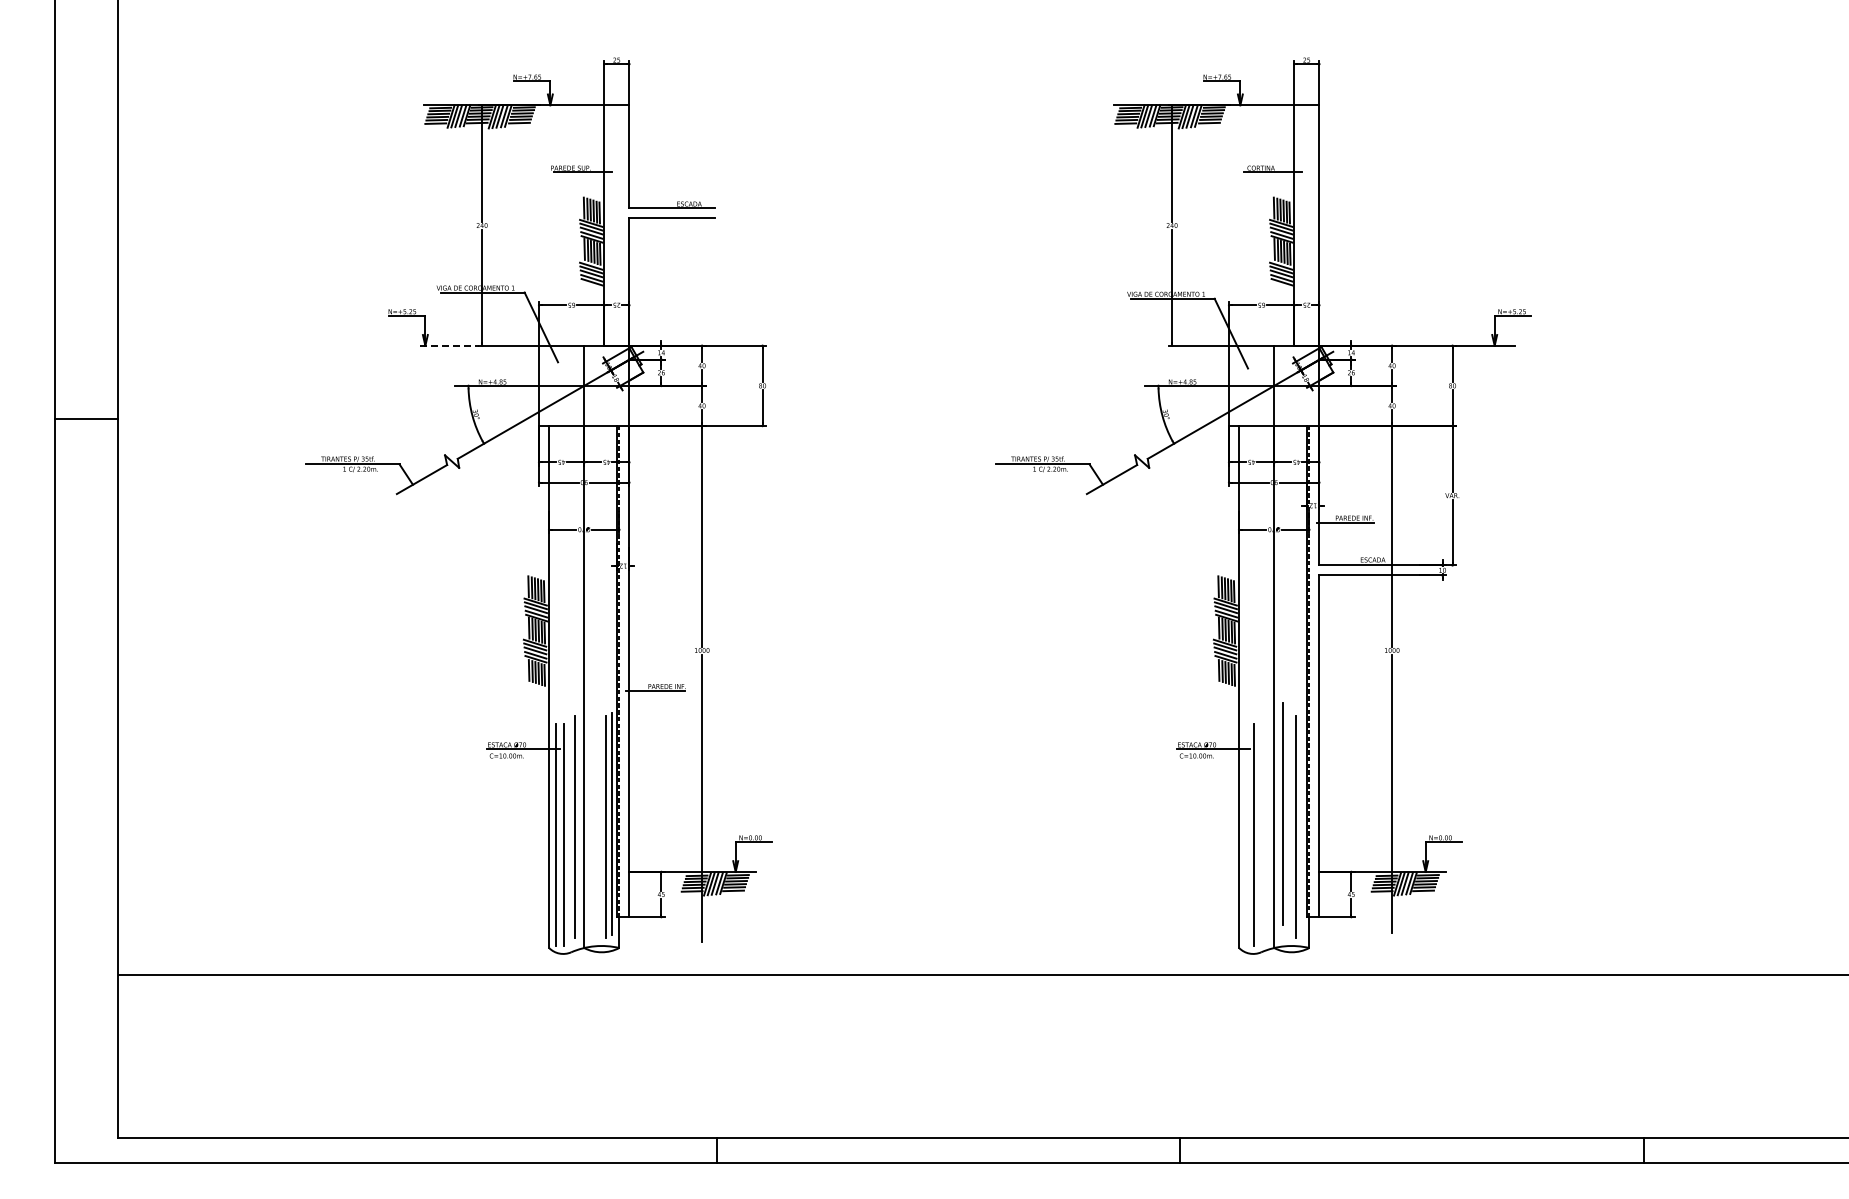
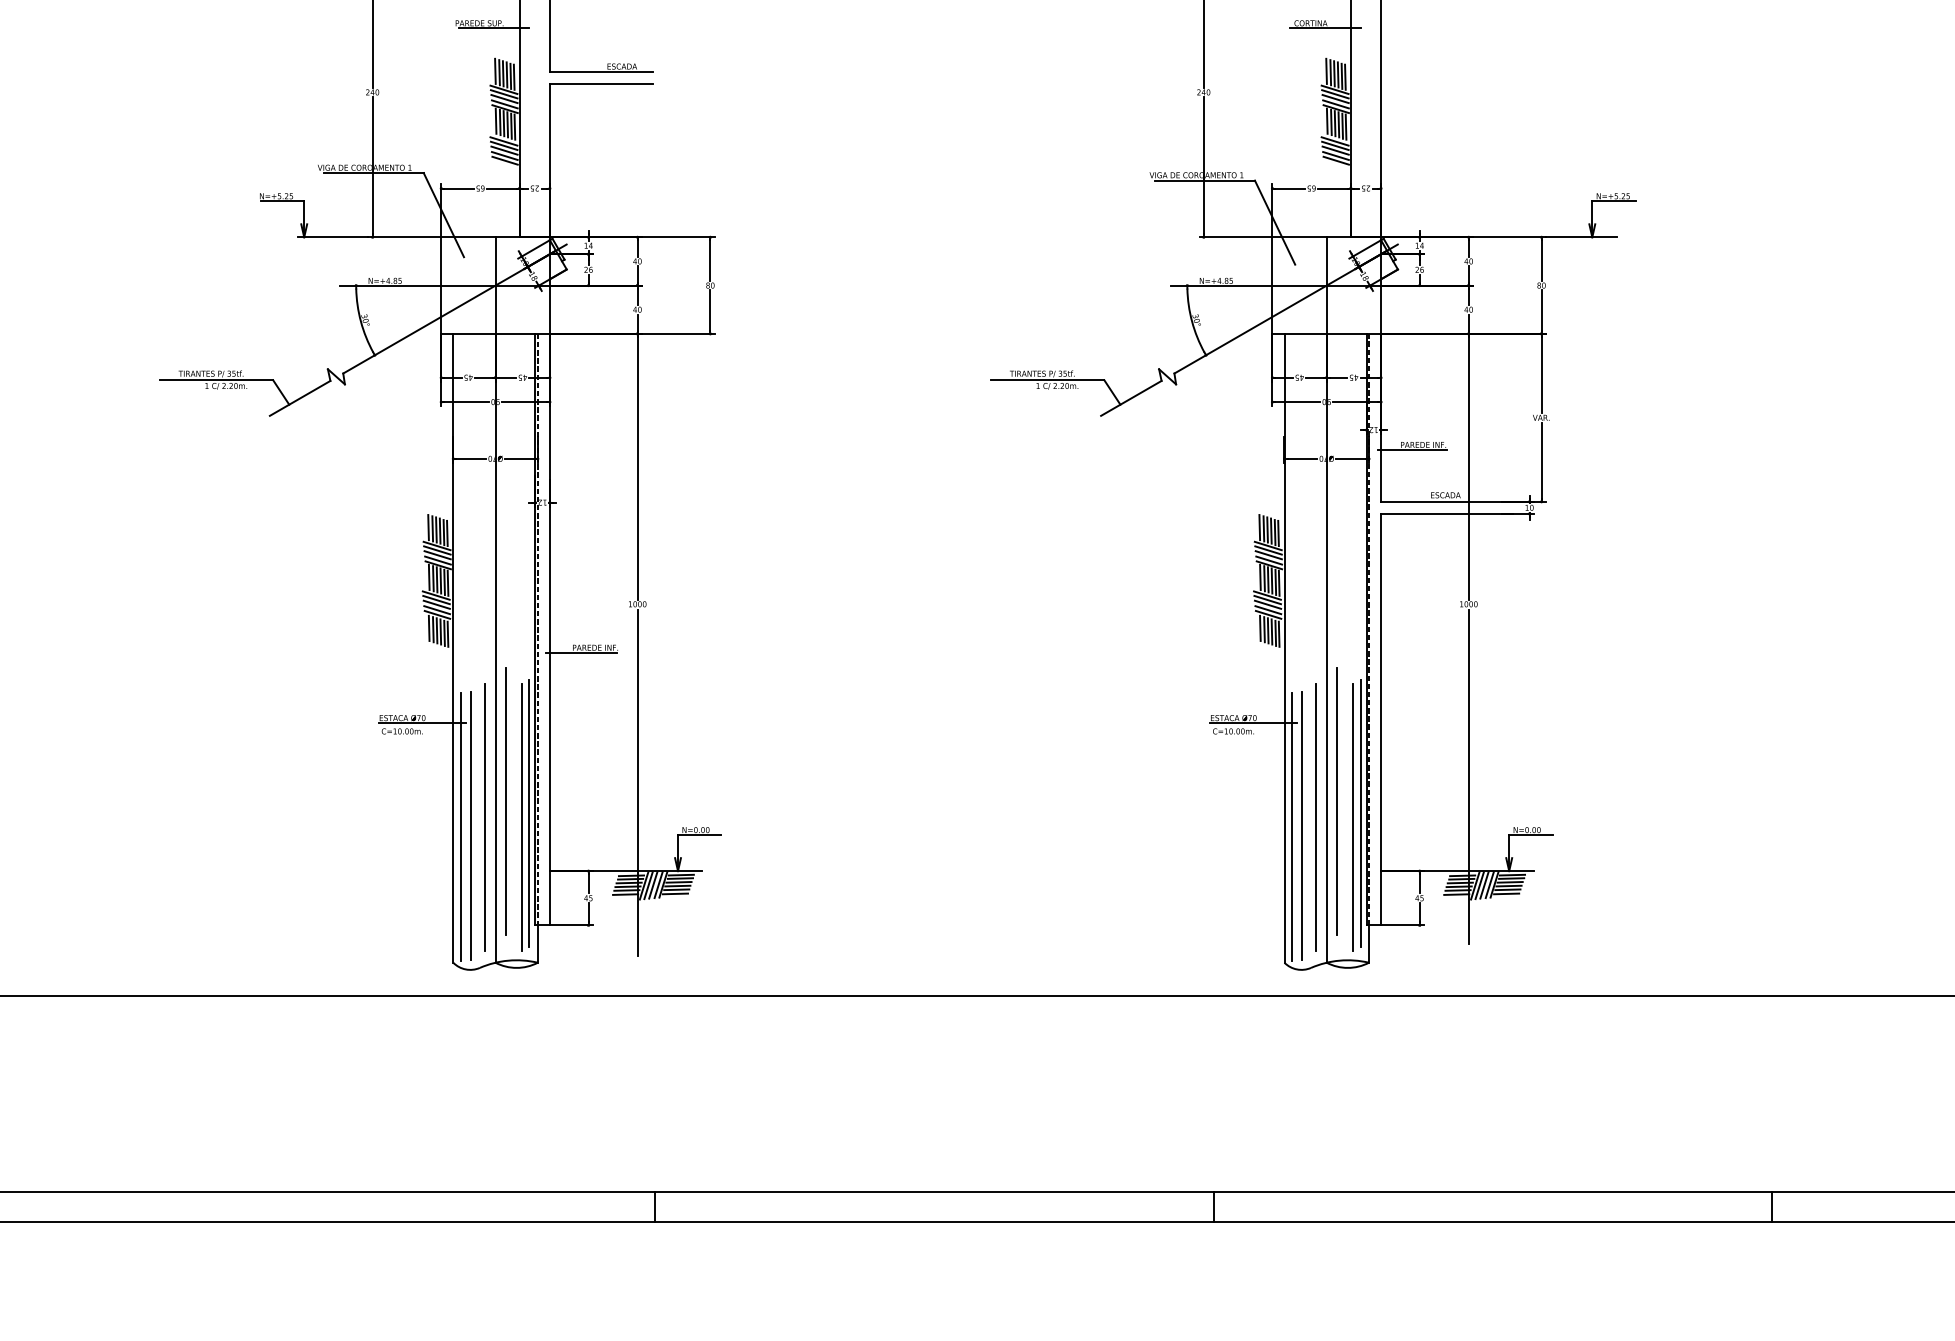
line: (449, 345) -> (333, 236), dashed -> solid
line: (592, 814) -> (505, 801), added
line: (1302, 824) -> (1360, 813), added
line: (1264, 826) -> (1315, 816), added
line: (1245, 835) -> (1292, 827), added

